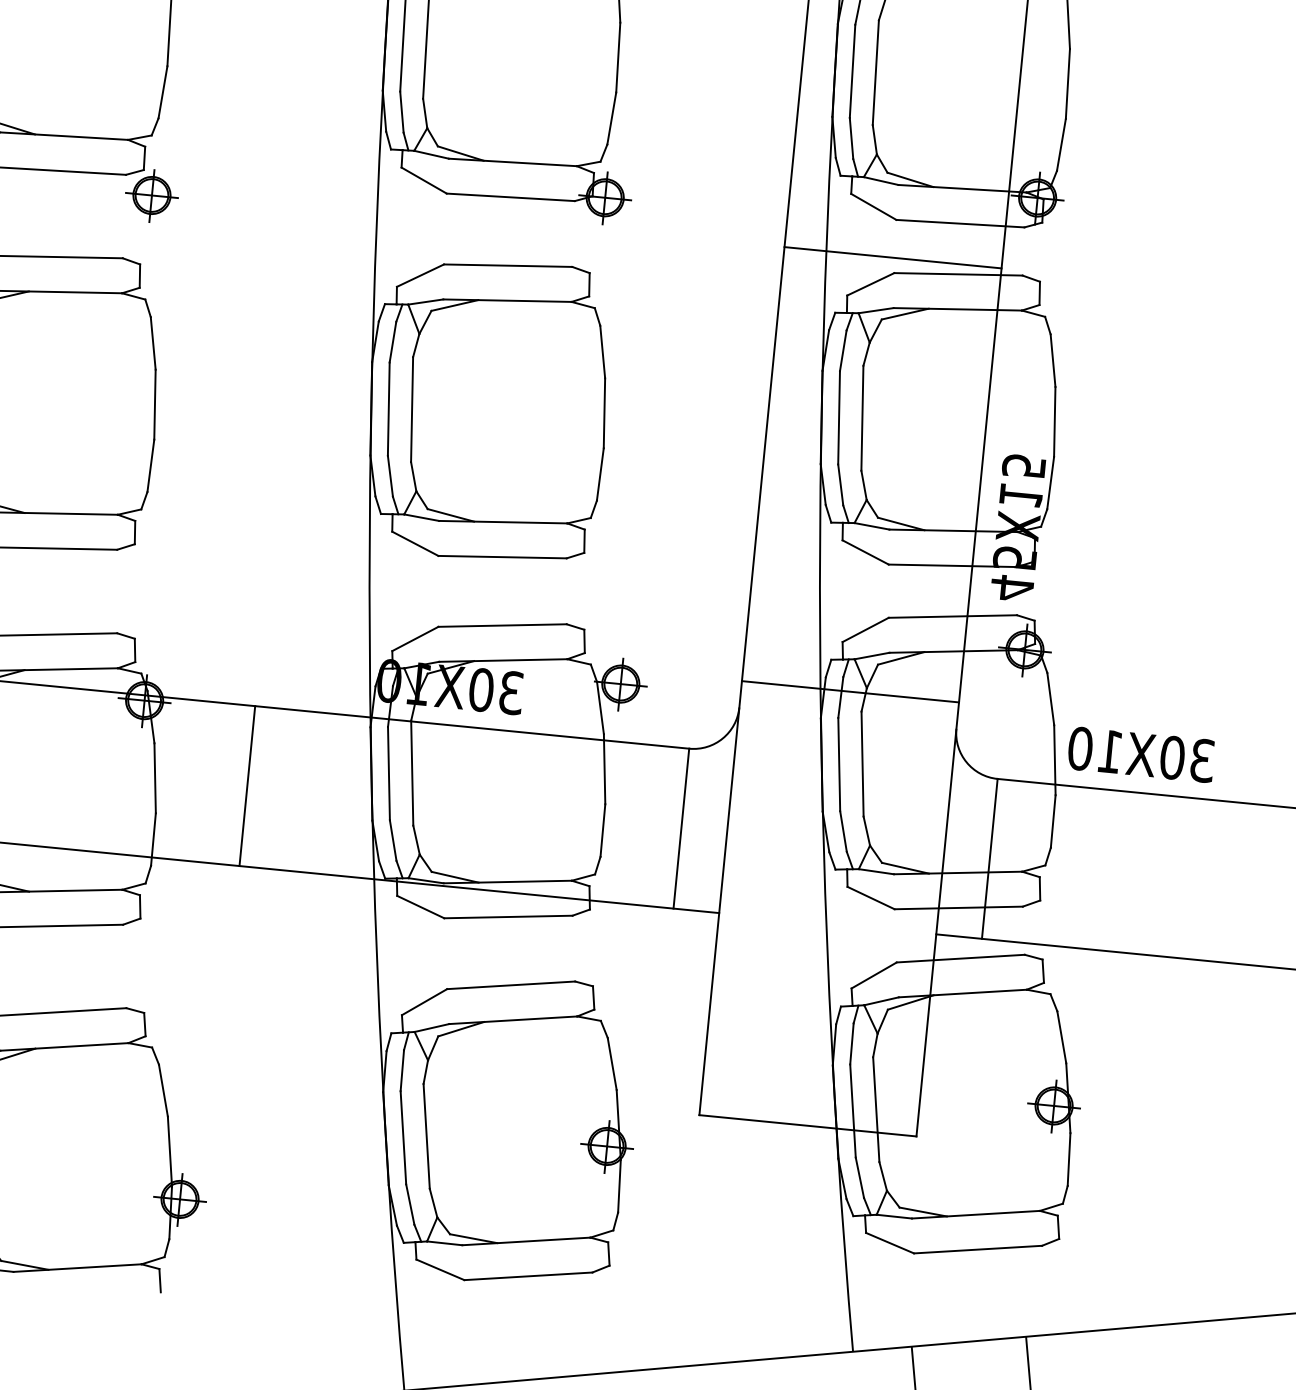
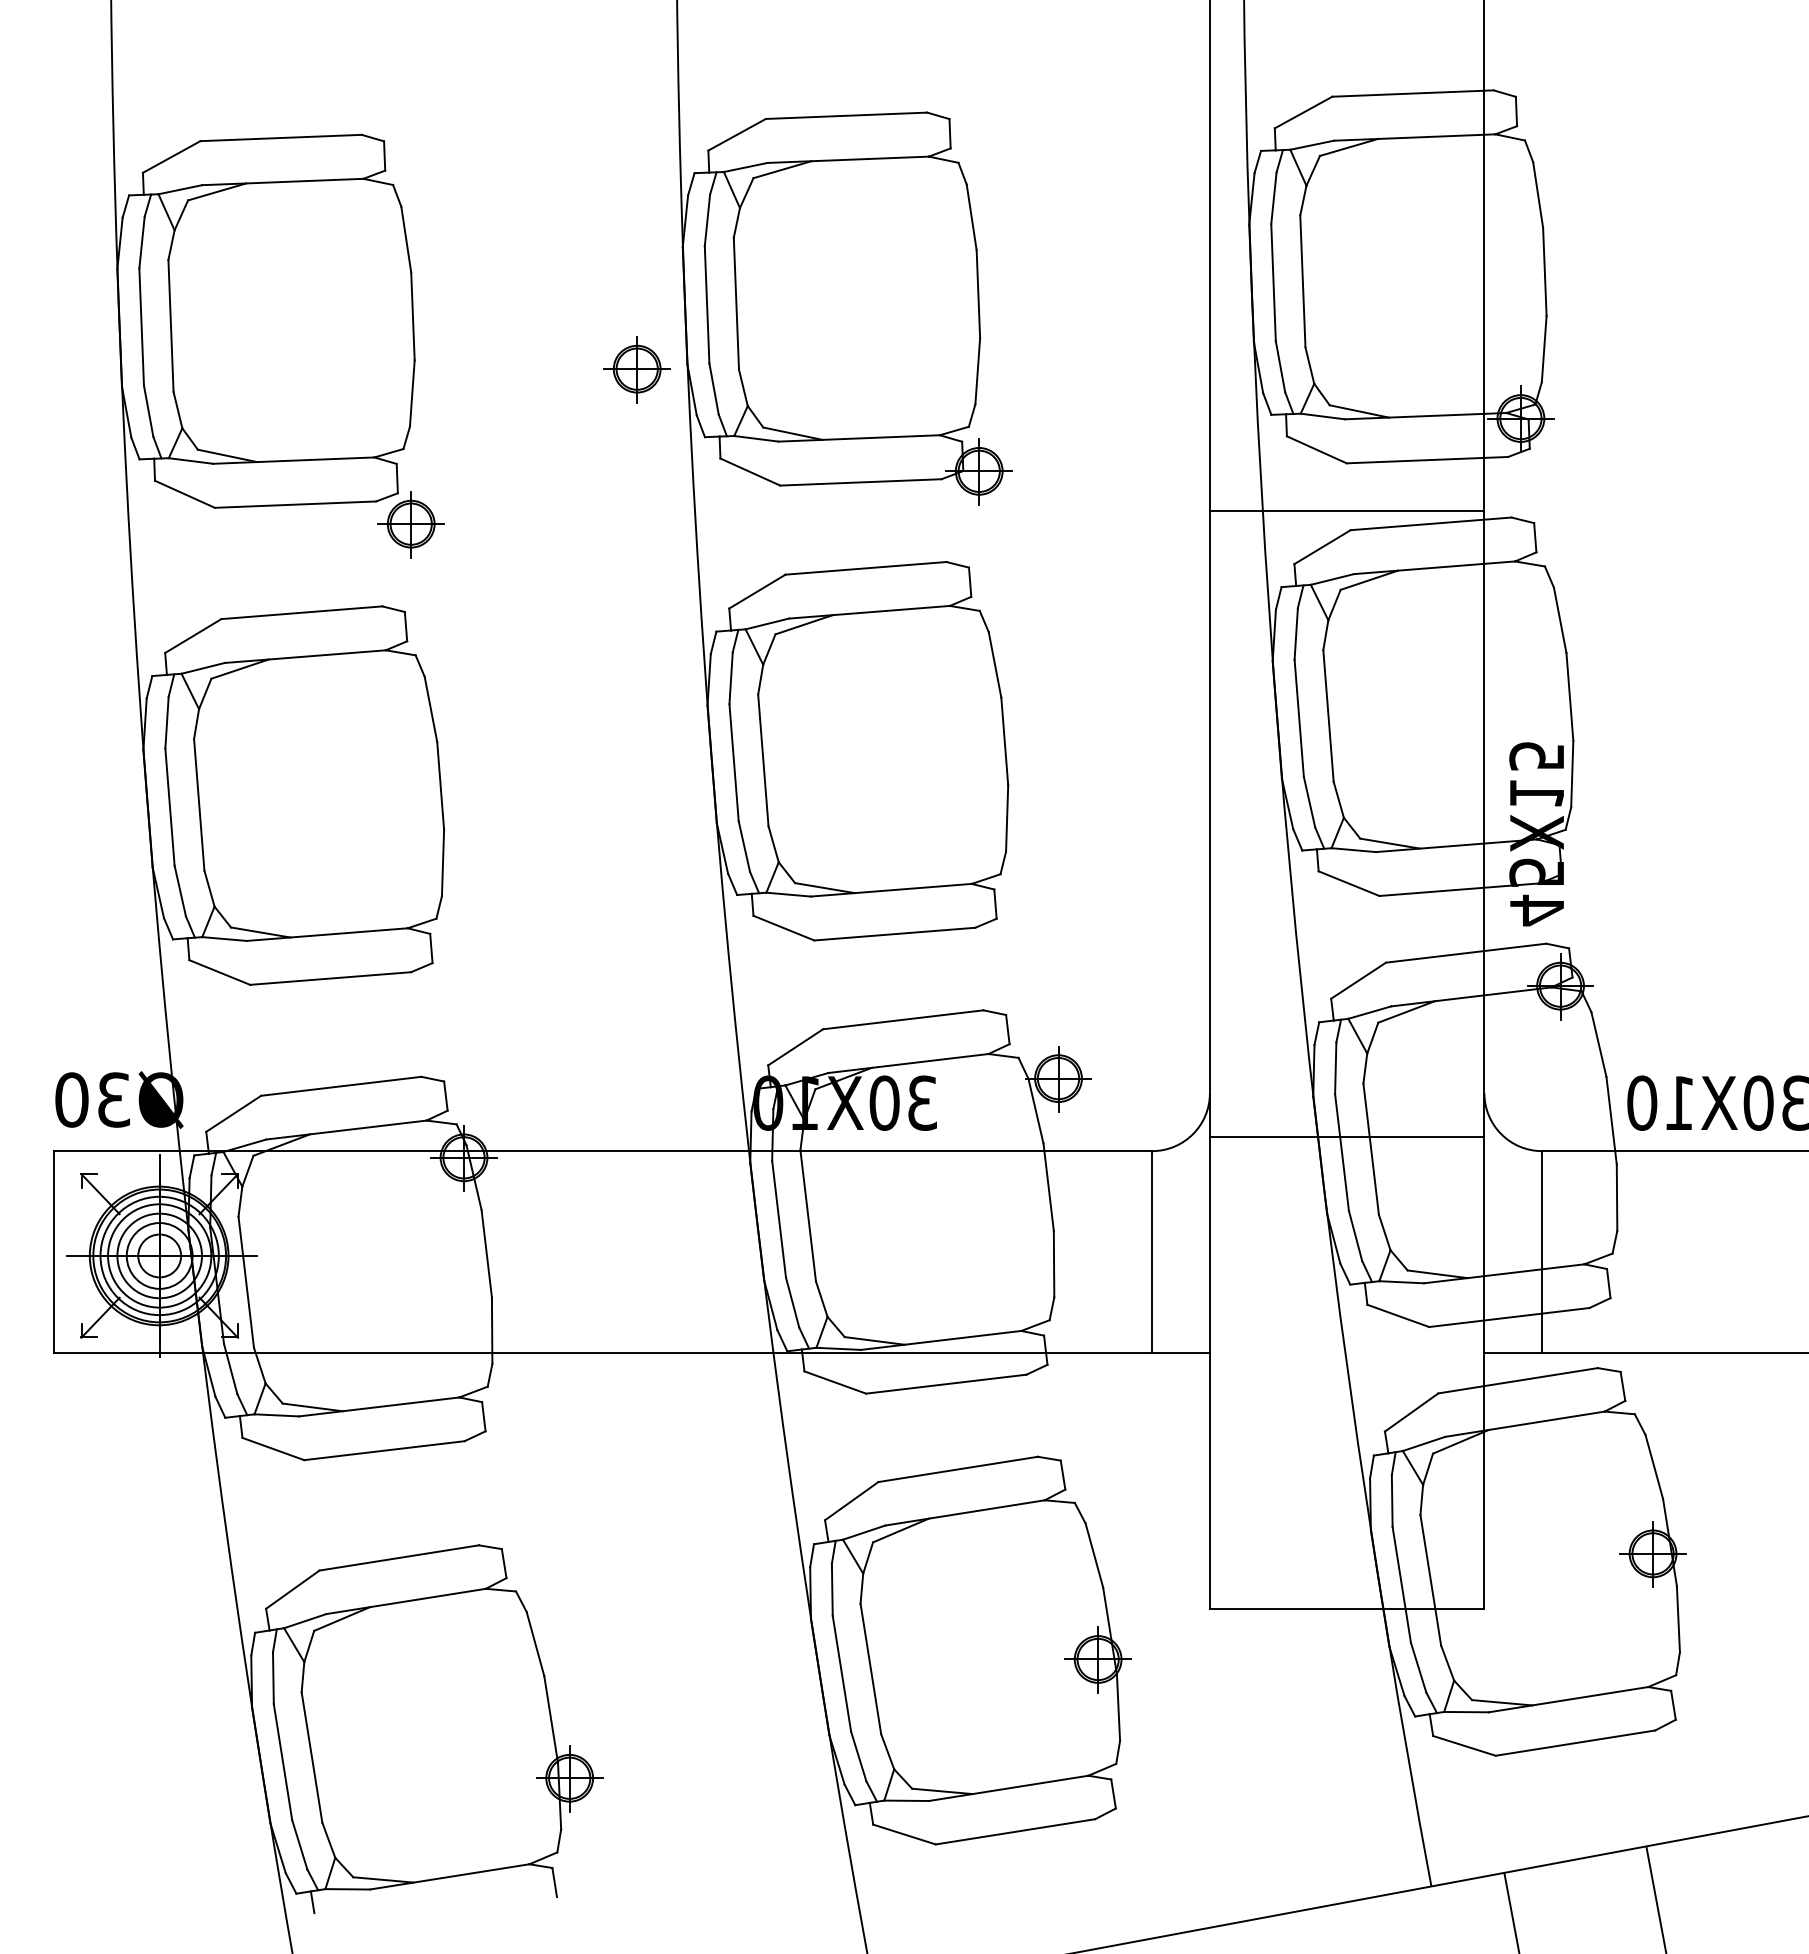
part: (342, 90) -> (636, 369), added
line: (849, 692) -> (1346, 1137), moved
line: (247, 786) -> (603, 1252), removed

